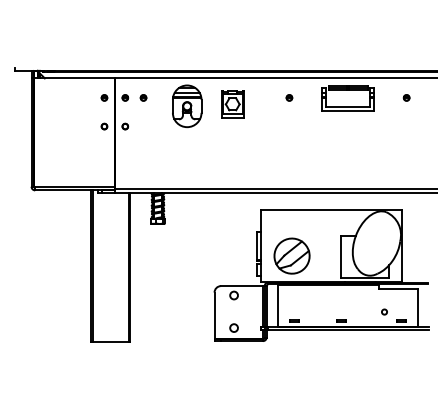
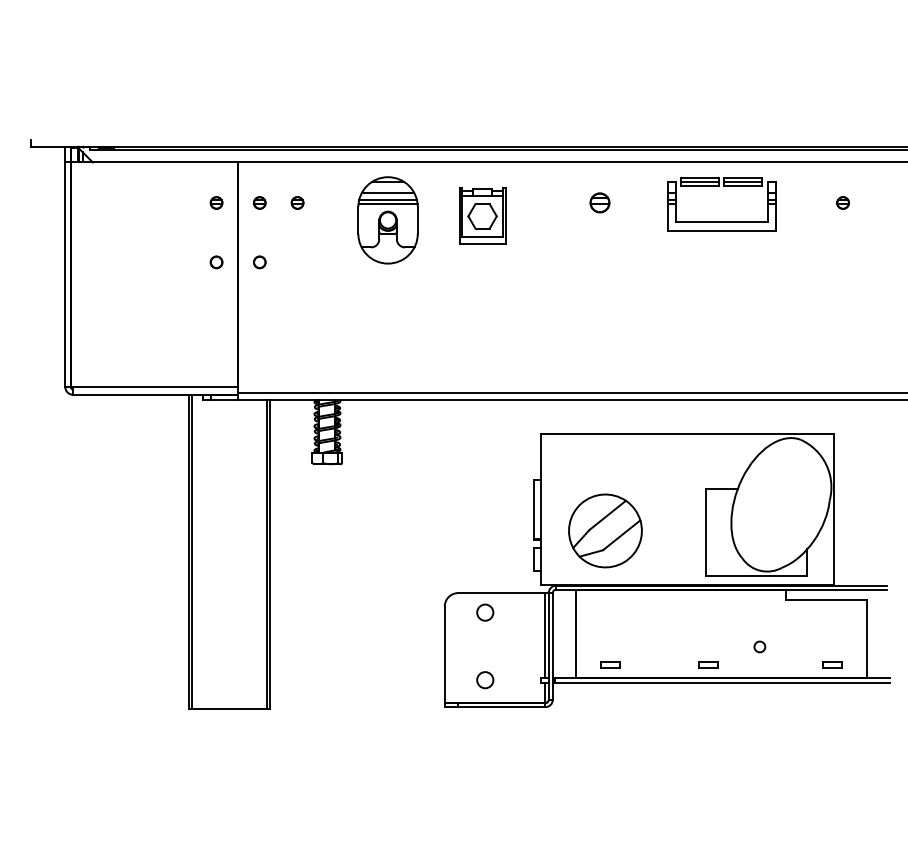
part: (289, 97) -> (600, 202), size x1.6
circle: (384, 311) -> (759, 645), moved

